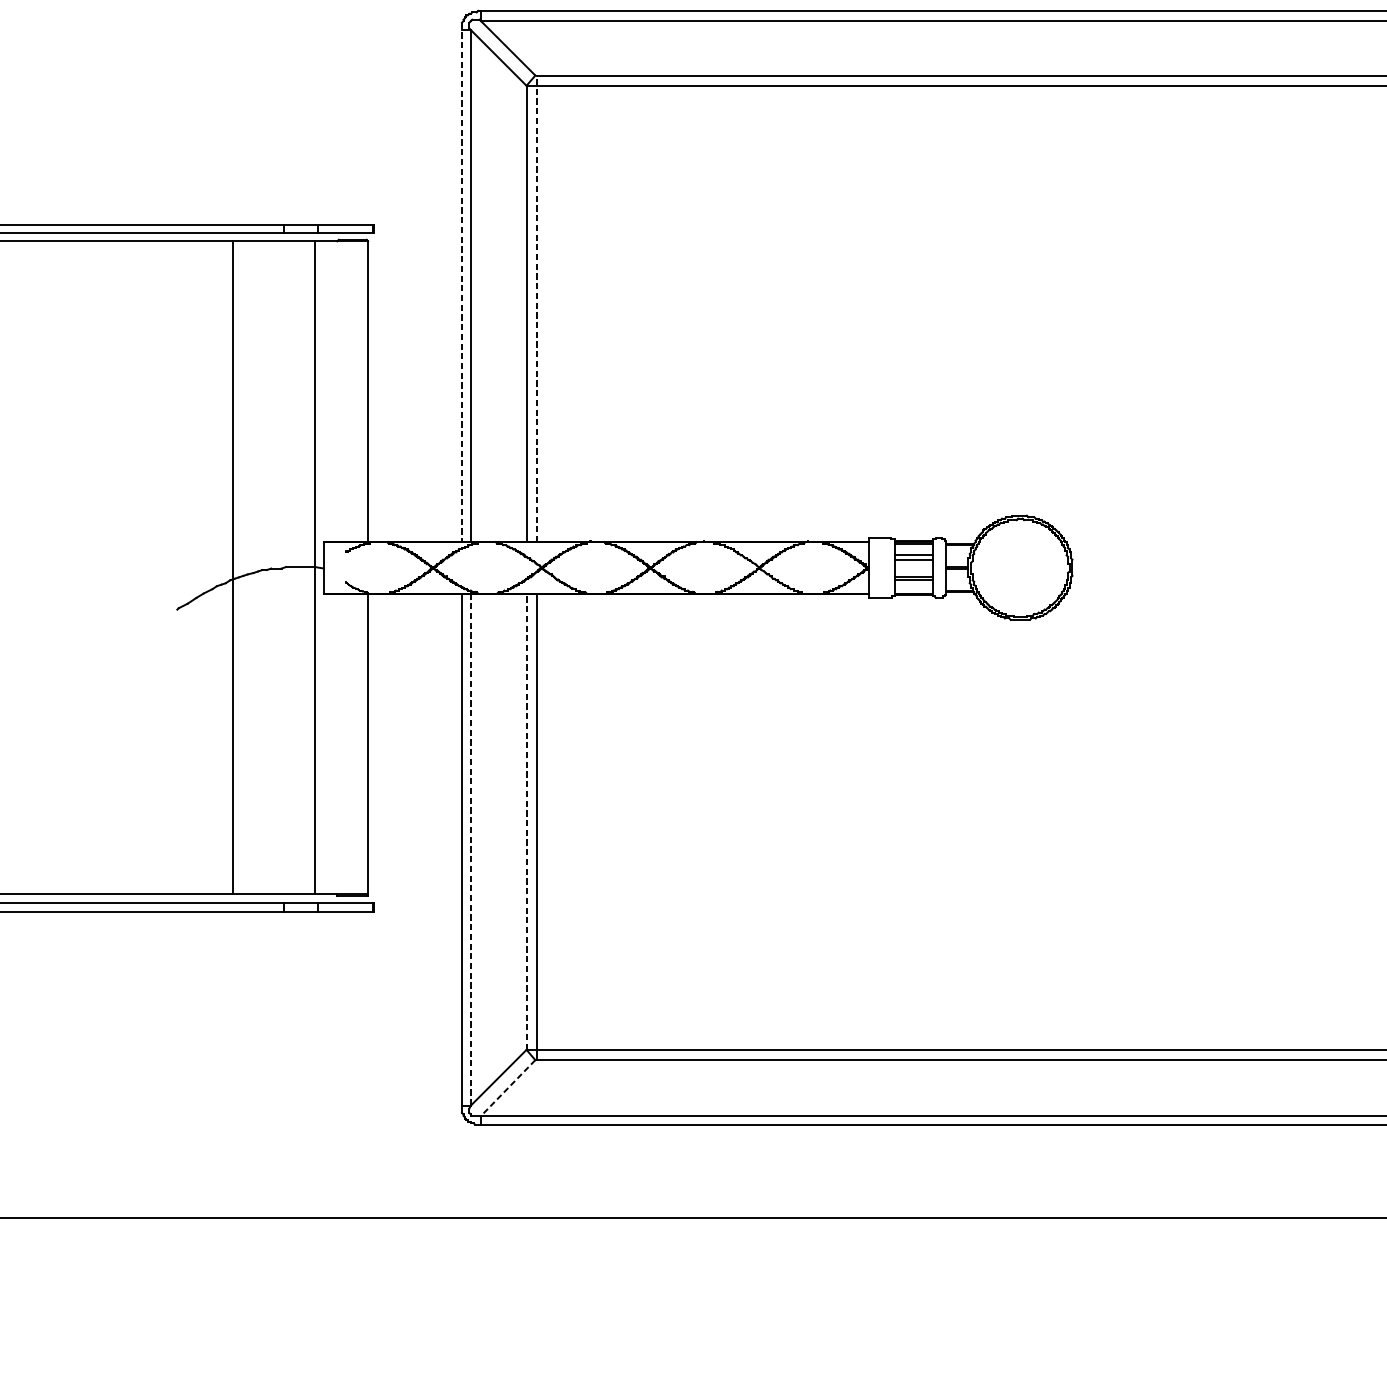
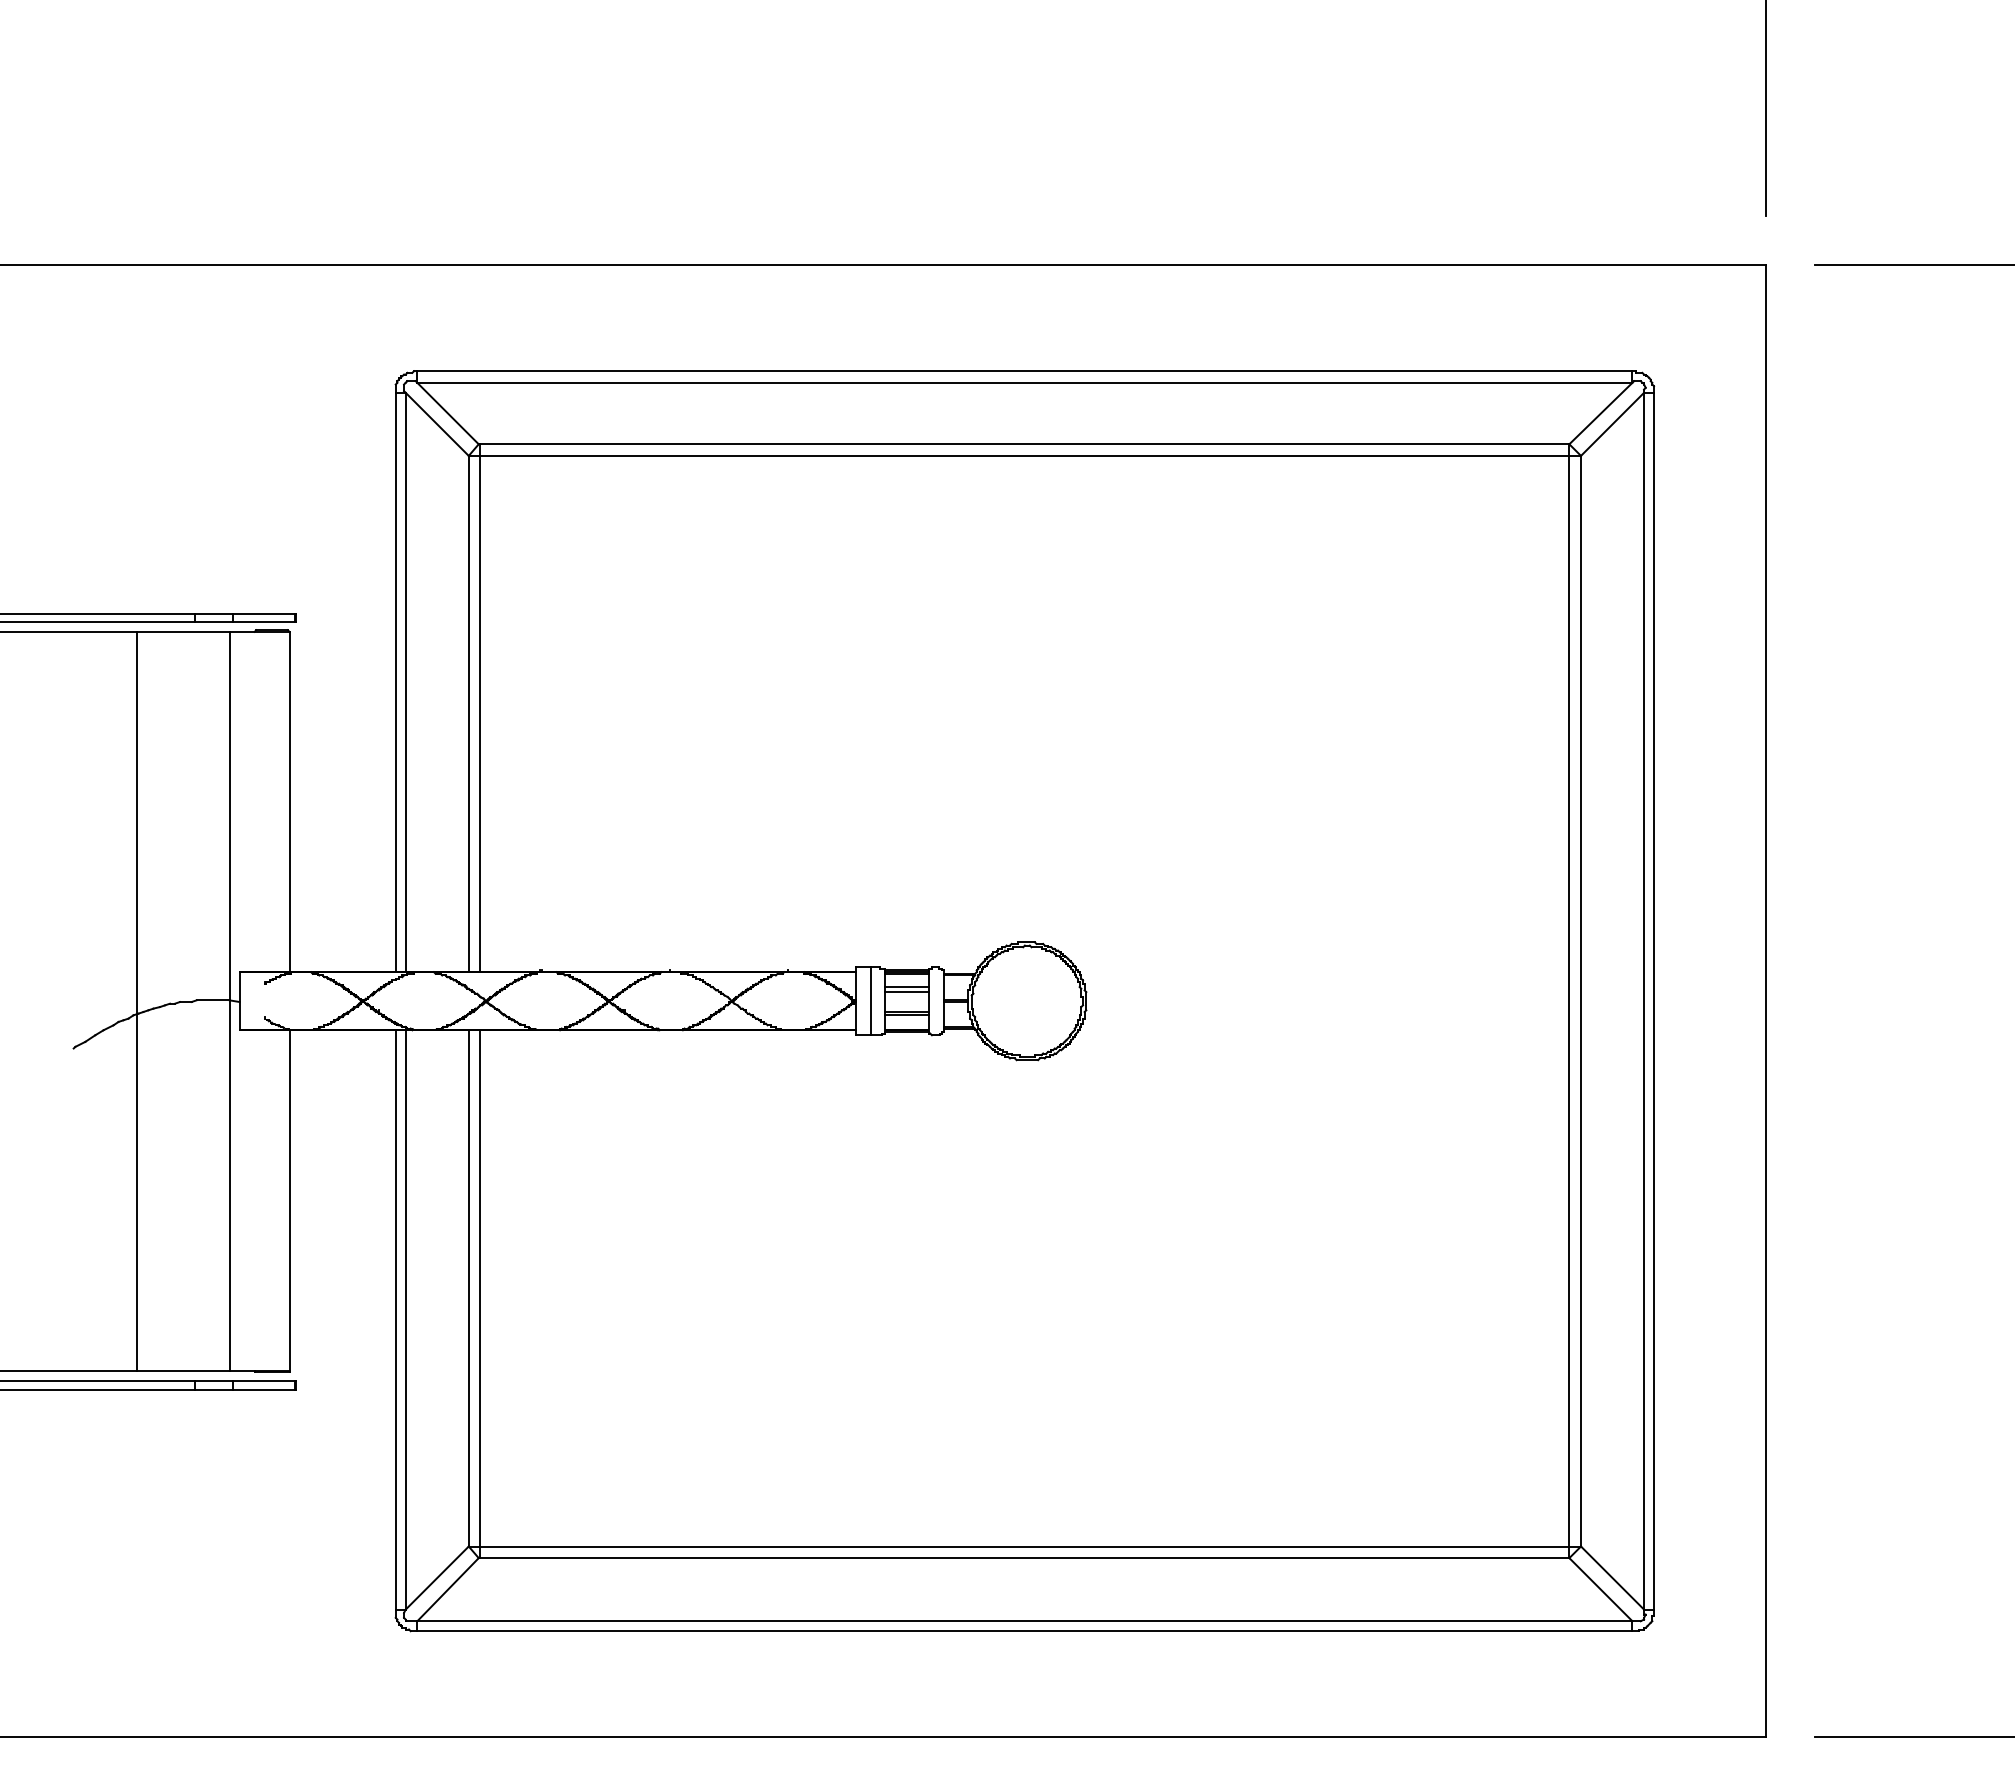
line: (461, 282) -> (395, 678), dashed -> solid
line: (536, 309) -> (480, 708), dashed -> solid
line: (881, 568) -> (870, 1001), added
line: (526, 820) -> (468, 1287), dashed -> solid
line: (470, 849) -> (405, 1319), dashed -> solid
line: (507, 1088) -> (447, 1590), dashed -> solid

